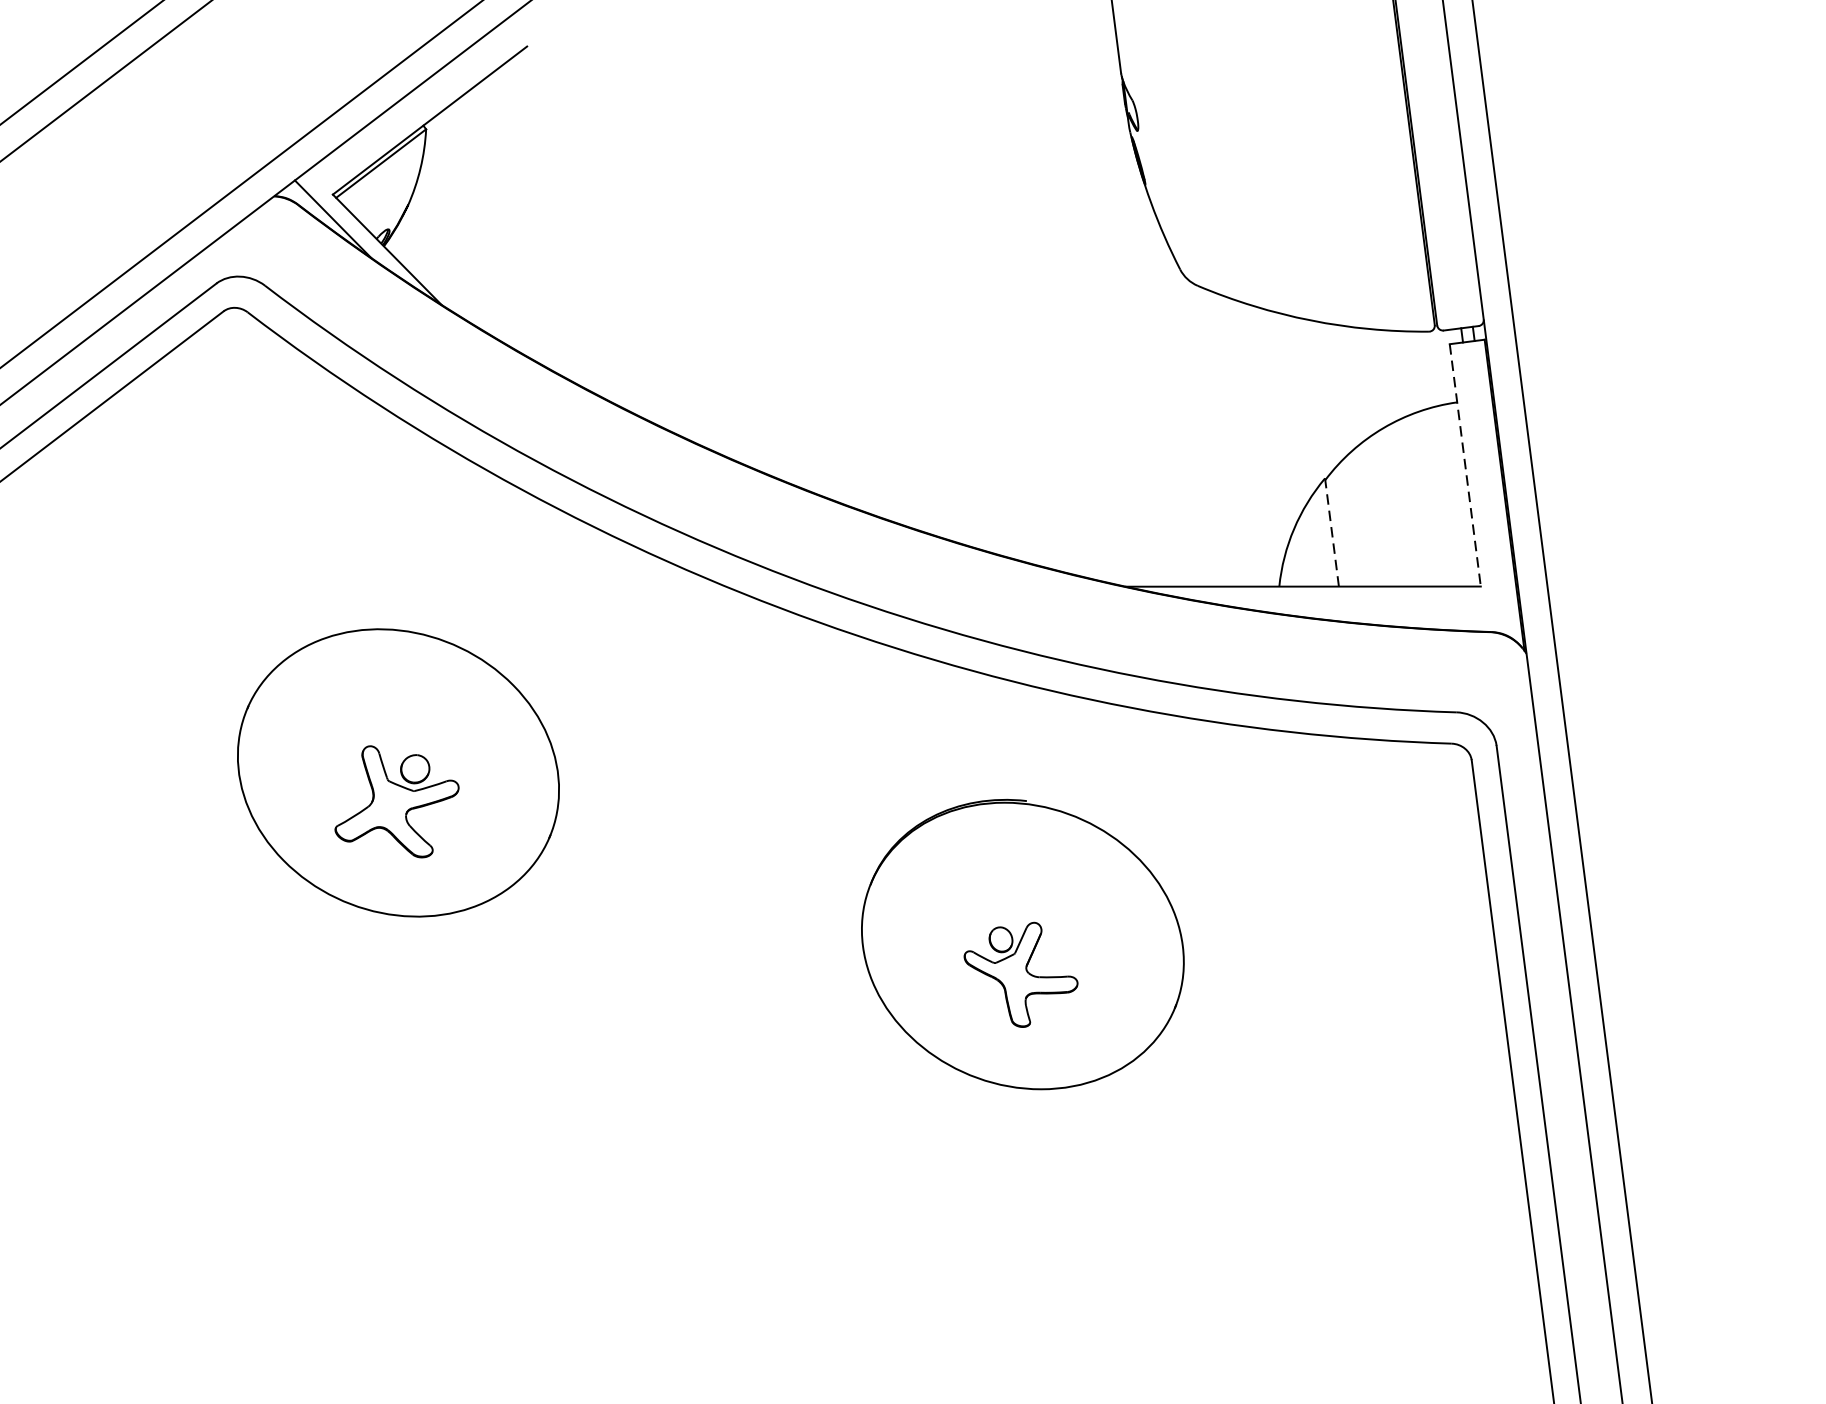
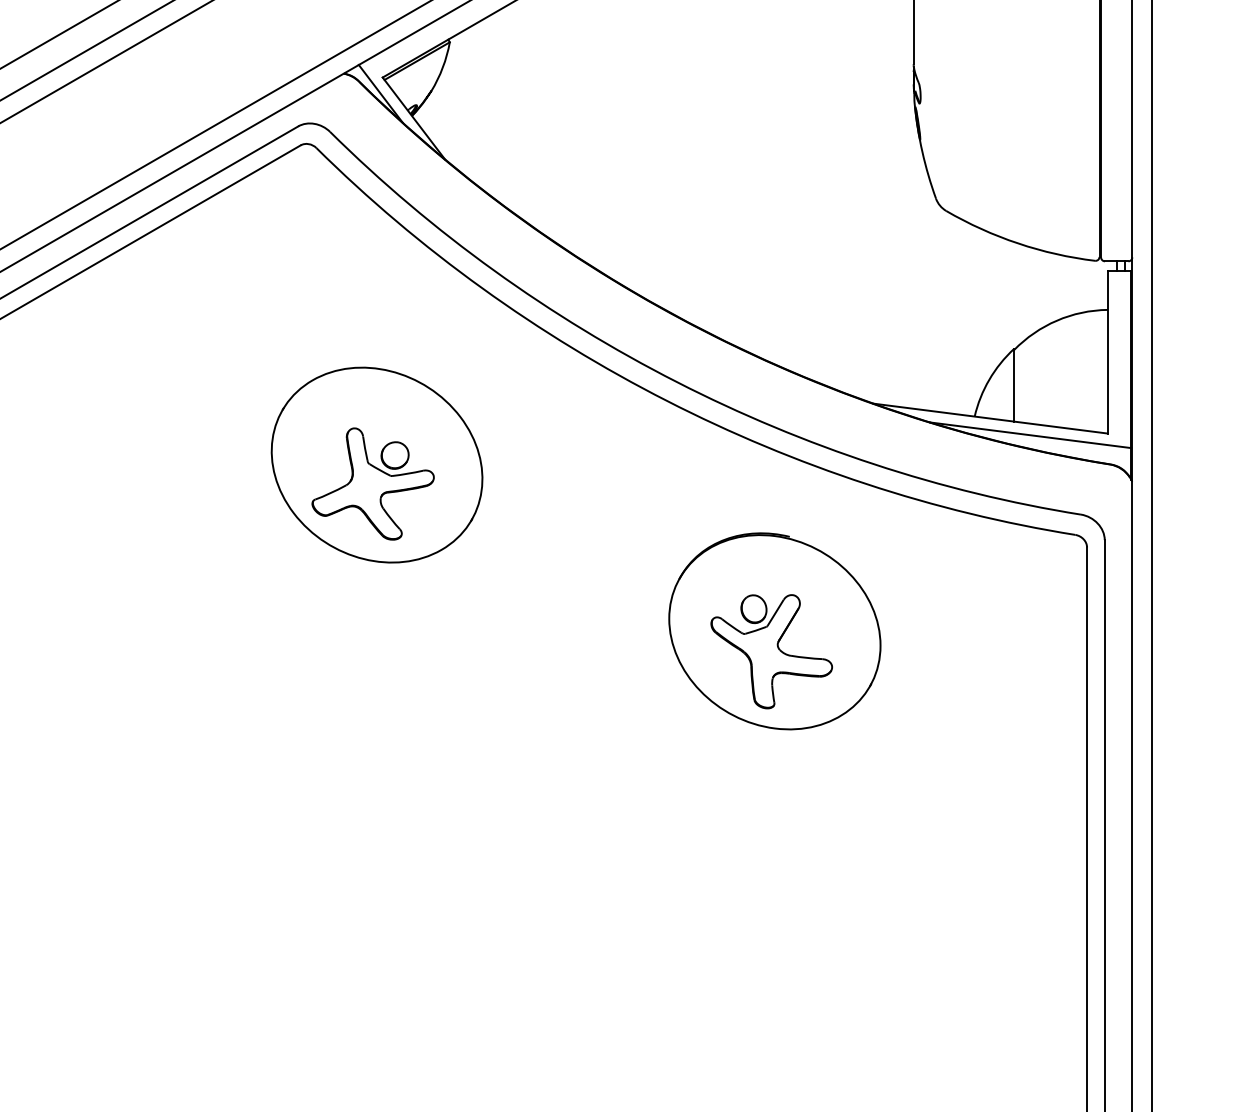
line: (1464, 465) -> (1107, 352), dashed -> solid
line: (1332, 531) -> (1014, 384), dashed -> solid
line: (1366, 604) -> (1030, 435), added
part: (395, 801) -> (372, 483), size x1.43
part: (1021, 975) -> (771, 651), size x1.67

